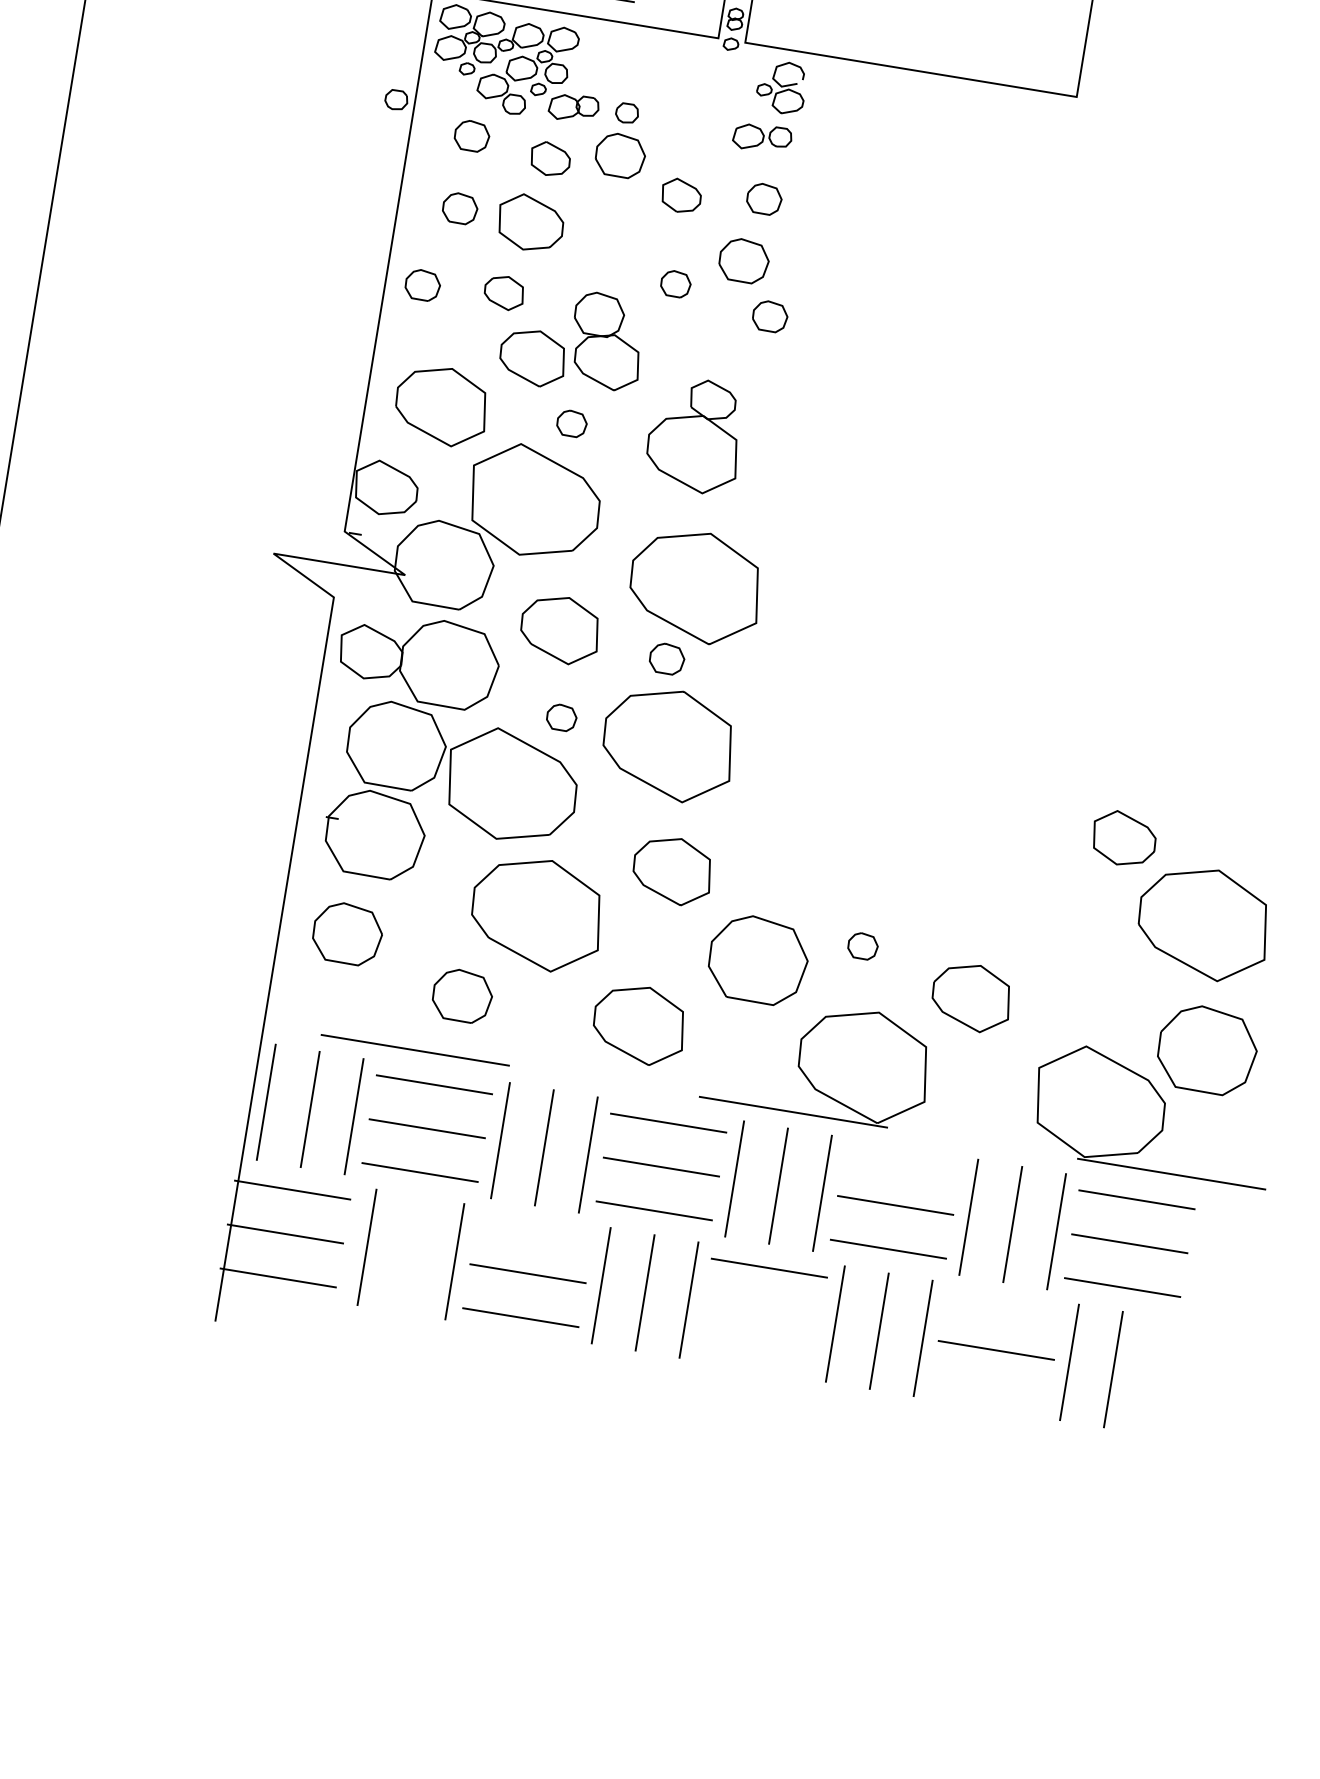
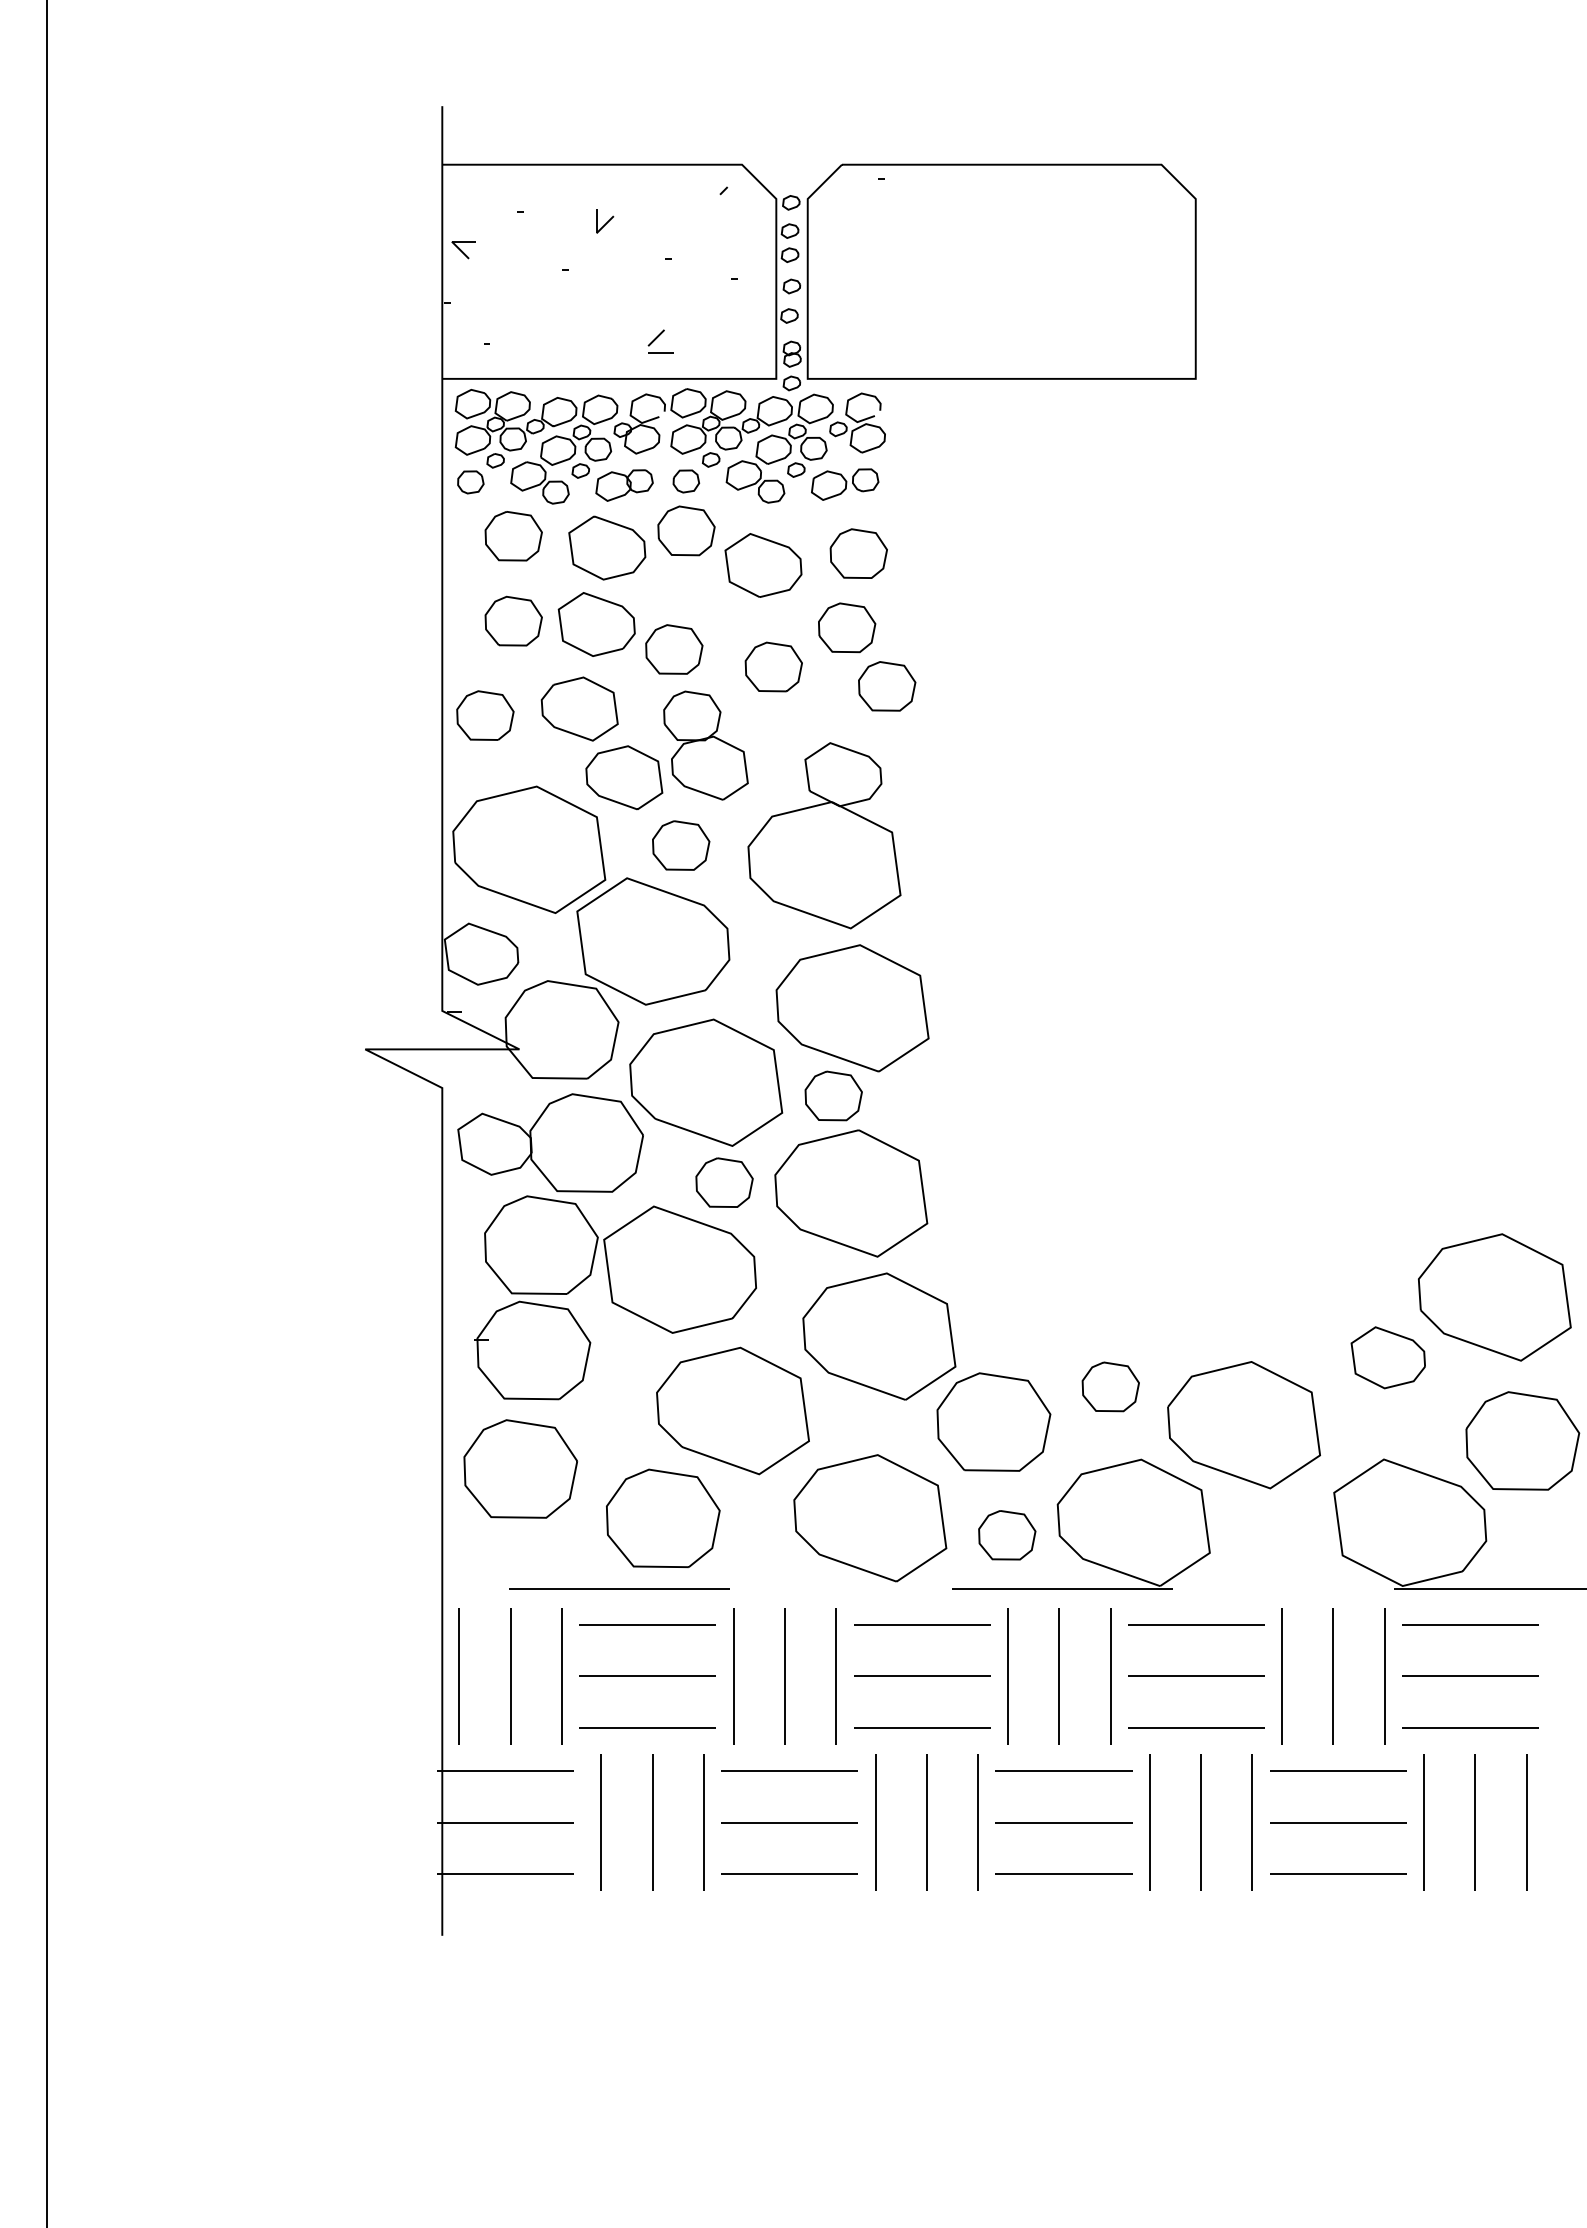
part: (664, 87) -> (723, 445), added
part: (396, 100) -> (470, 482), moved
part: (471, 136) -> (513, 536), size x1.43
part: (550, 158) -> (607, 547), size x1.67
part: (681, 195) -> (763, 565), size x1.67
part: (764, 199) -> (858, 553), size x1.43
part: (460, 207) -> (513, 620), size x1.43
part: (593, 255) -> (674, 649), added
part: (675, 283) -> (773, 666), size x1.67
part: (422, 285) -> (485, 715), size x1.43
part: (504, 292) -> (579, 708), size x1.67
part: (770, 316) -> (887, 686), size x1.43
part: (441, 405) -> (529, 849), size x1.43
part: (572, 423) -> (681, 845), size x1.67
part: (695, 435) -> (824, 835), size x1.43
part: (560, 629) -> (706, 1082), size x1.67
part: (667, 658) -> (833, 1095), size x1.43
part: (561, 717) -> (724, 1182), size x1.67
part: (1123, 838) -> (1387, 1357), moved
part: (672, 870) -> (879, 1336), size x1.67
part: (347, 933) -> (520, 1468), size x1.43
part: (862, 945) -> (1110, 1386), size x1.67
part: (462, 996) -> (663, 1518), size x1.67
part: (971, 997) -> (1243, 1425), size x1.67
part: (639, 1025) -> (870, 1518), size x1.43
part: (754, 1058) -> (1007, 1535), added
line: (903, 1161) -> (1196, 1624), added
line: (535, 1228) -> (789, 1770), added
line: (410, 1254) -> (652, 1822), added
line: (1004, 1305) -> (1338, 1770), added
line: (761, 1311) -> (1063, 1822), added
line: (754, 1355) -> (1063, 1873), added
line: (1157, 1376) -> (1526, 1822), added
line: (989, 1393) -> (1338, 1873), added

